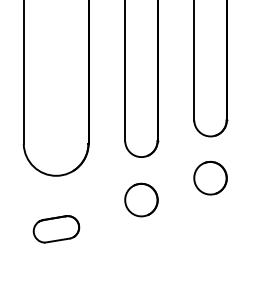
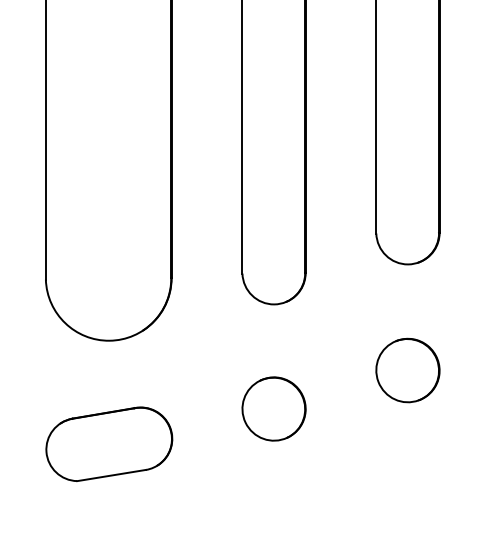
part: (210, 178) -> (407, 371), moved
part: (141, 199) -> (274, 407), moved
part: (56, 229) -> (109, 444), size x1.43

